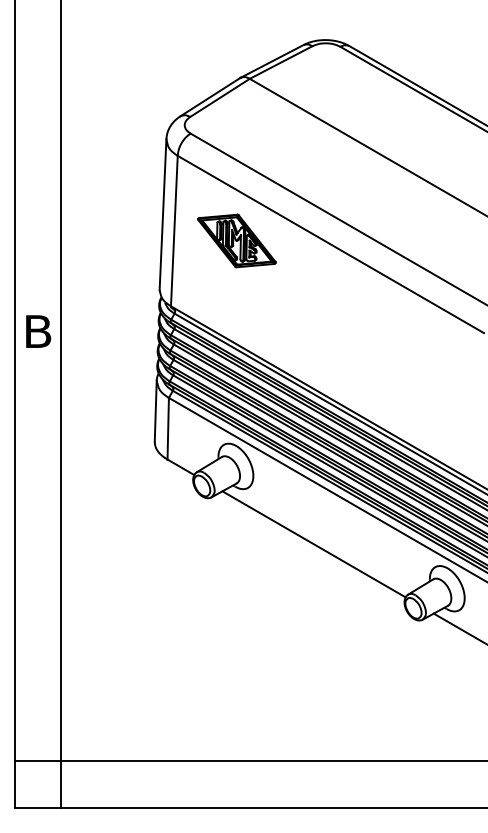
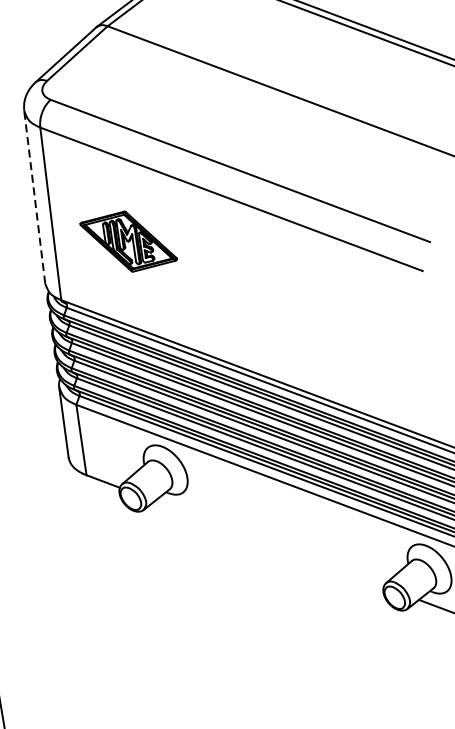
line: (163, 214) -> (35, 197), solid -> dashed
part: (236, 240) -> (128, 241), moved
line: (313, 544) -> (268, 544), removed

